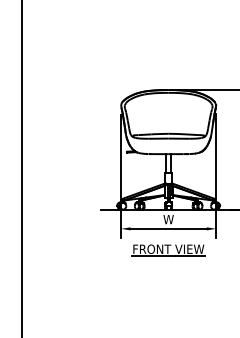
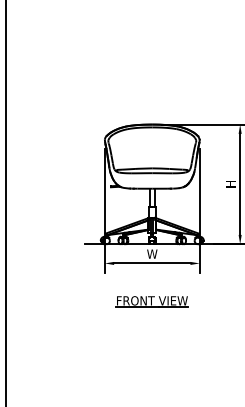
part: (167, 249) -> (151, 301), moved

